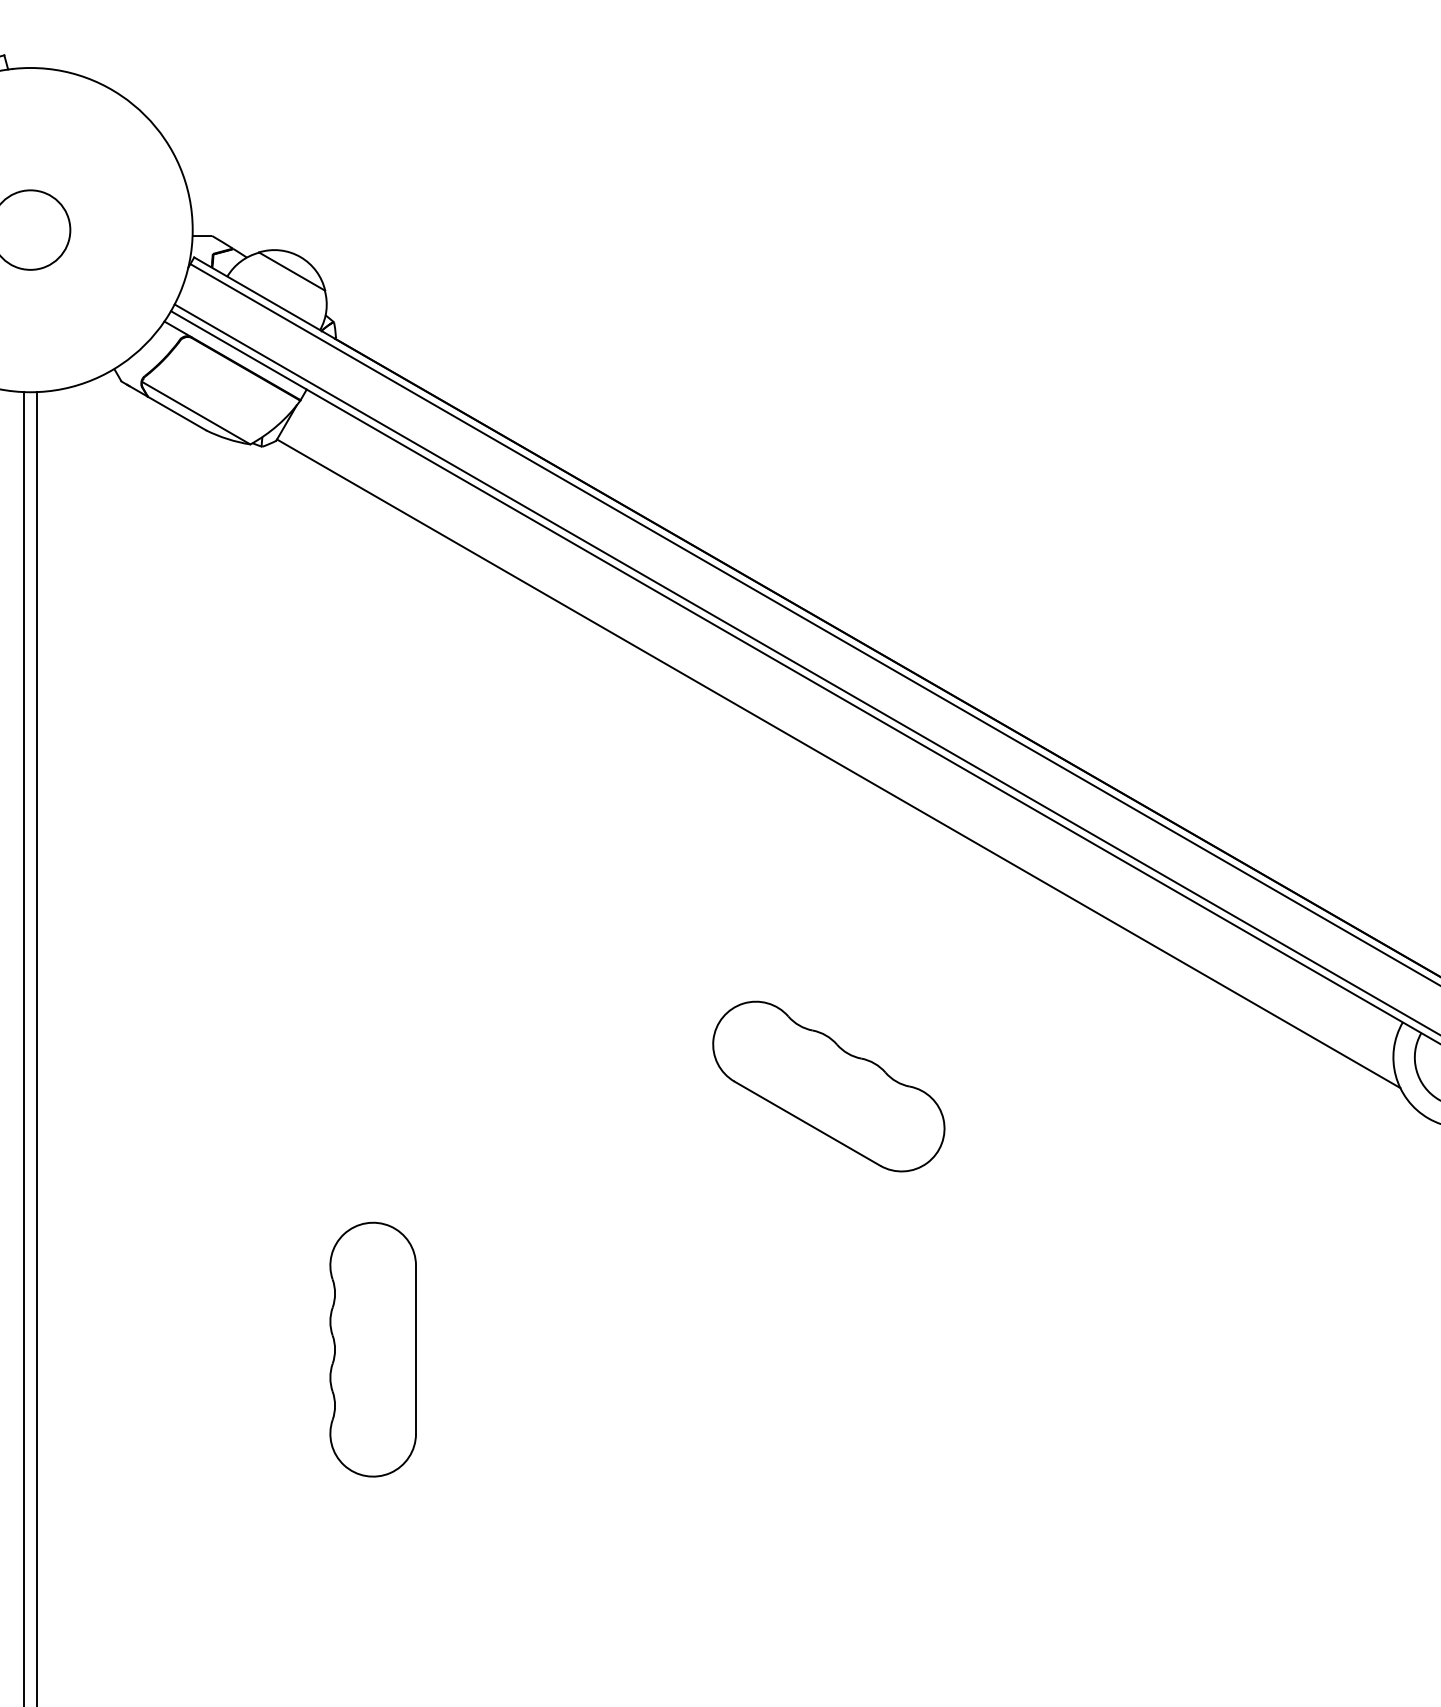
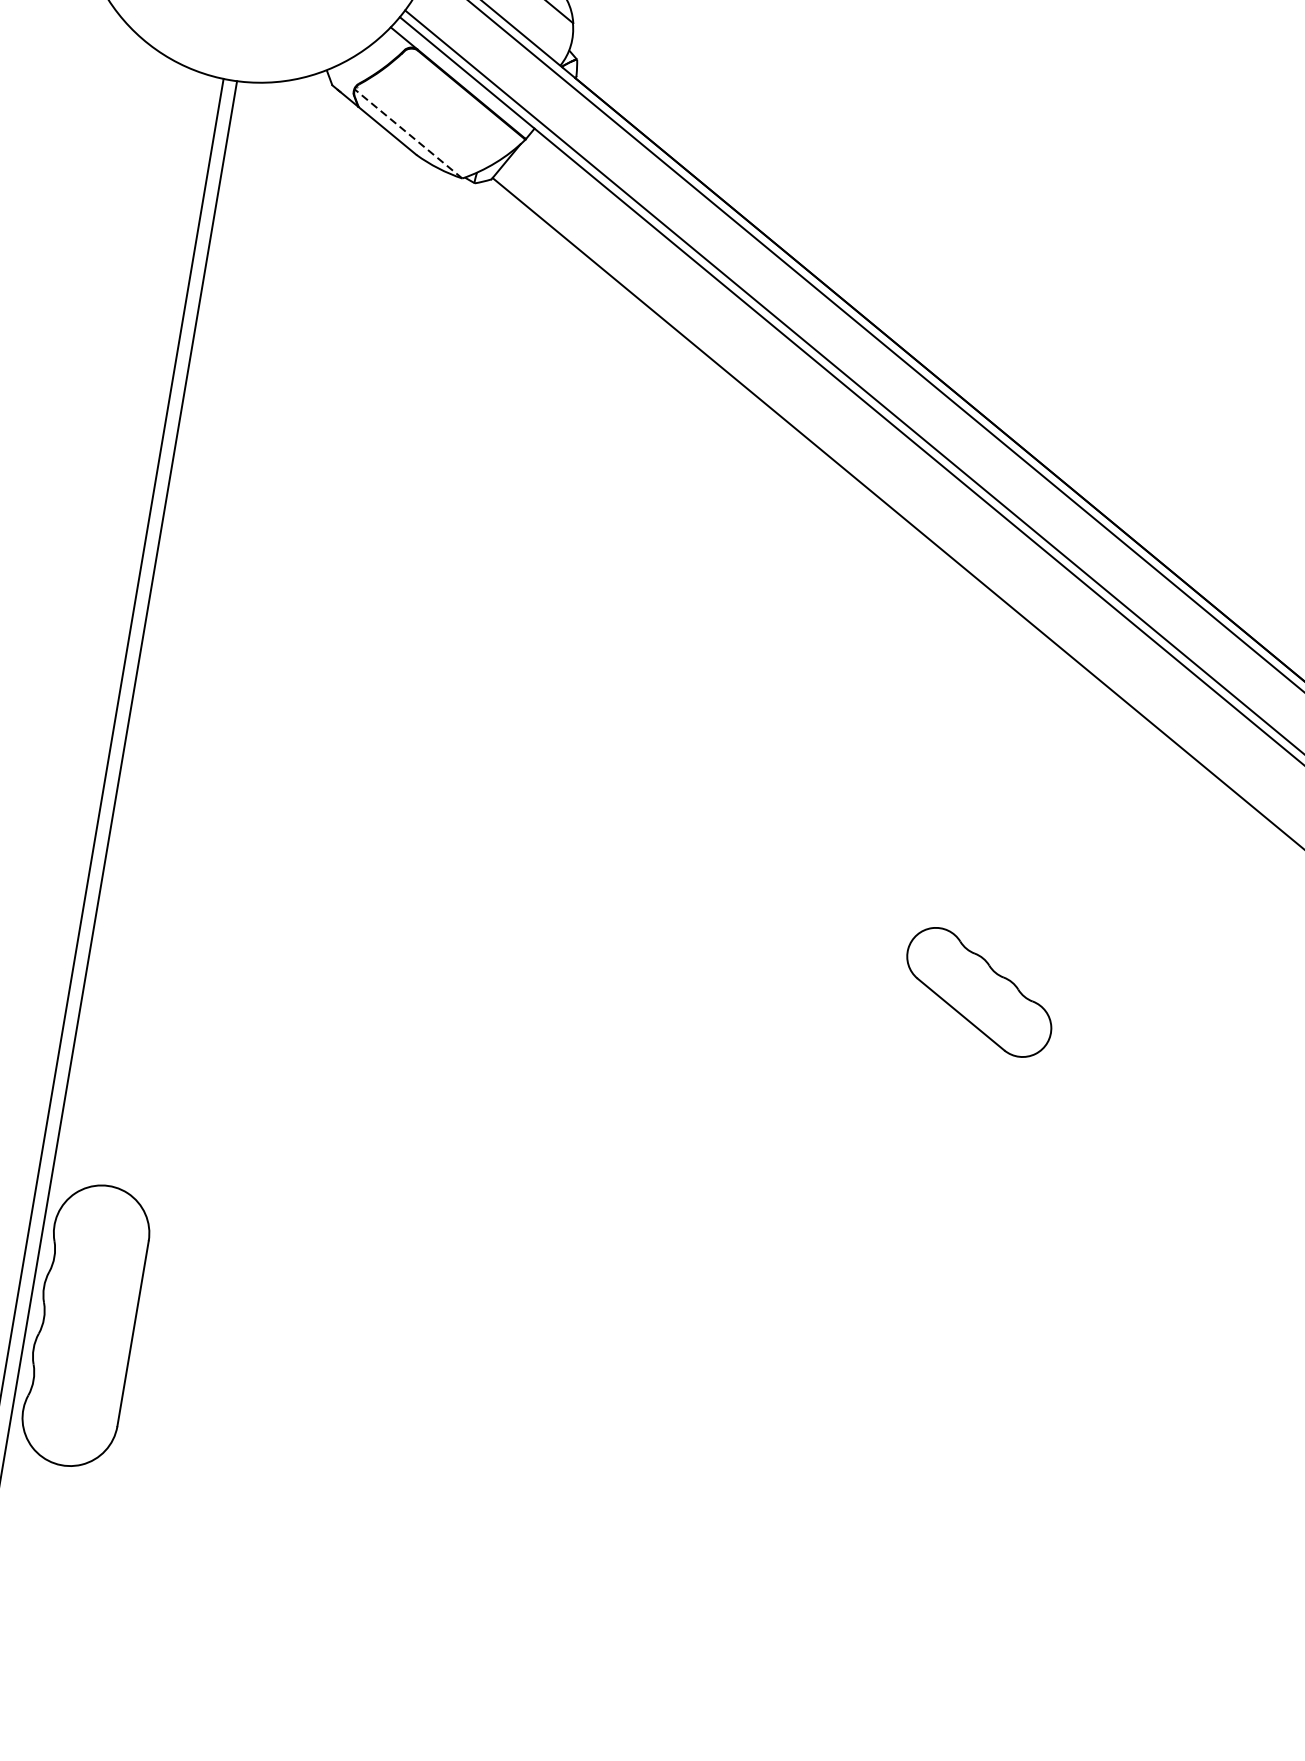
line: (196, 413) -> (408, 134), solid -> dashed
part: (828, 1086) -> (978, 992), size x0.6
part: (372, 1349) -> (85, 1325), moved

